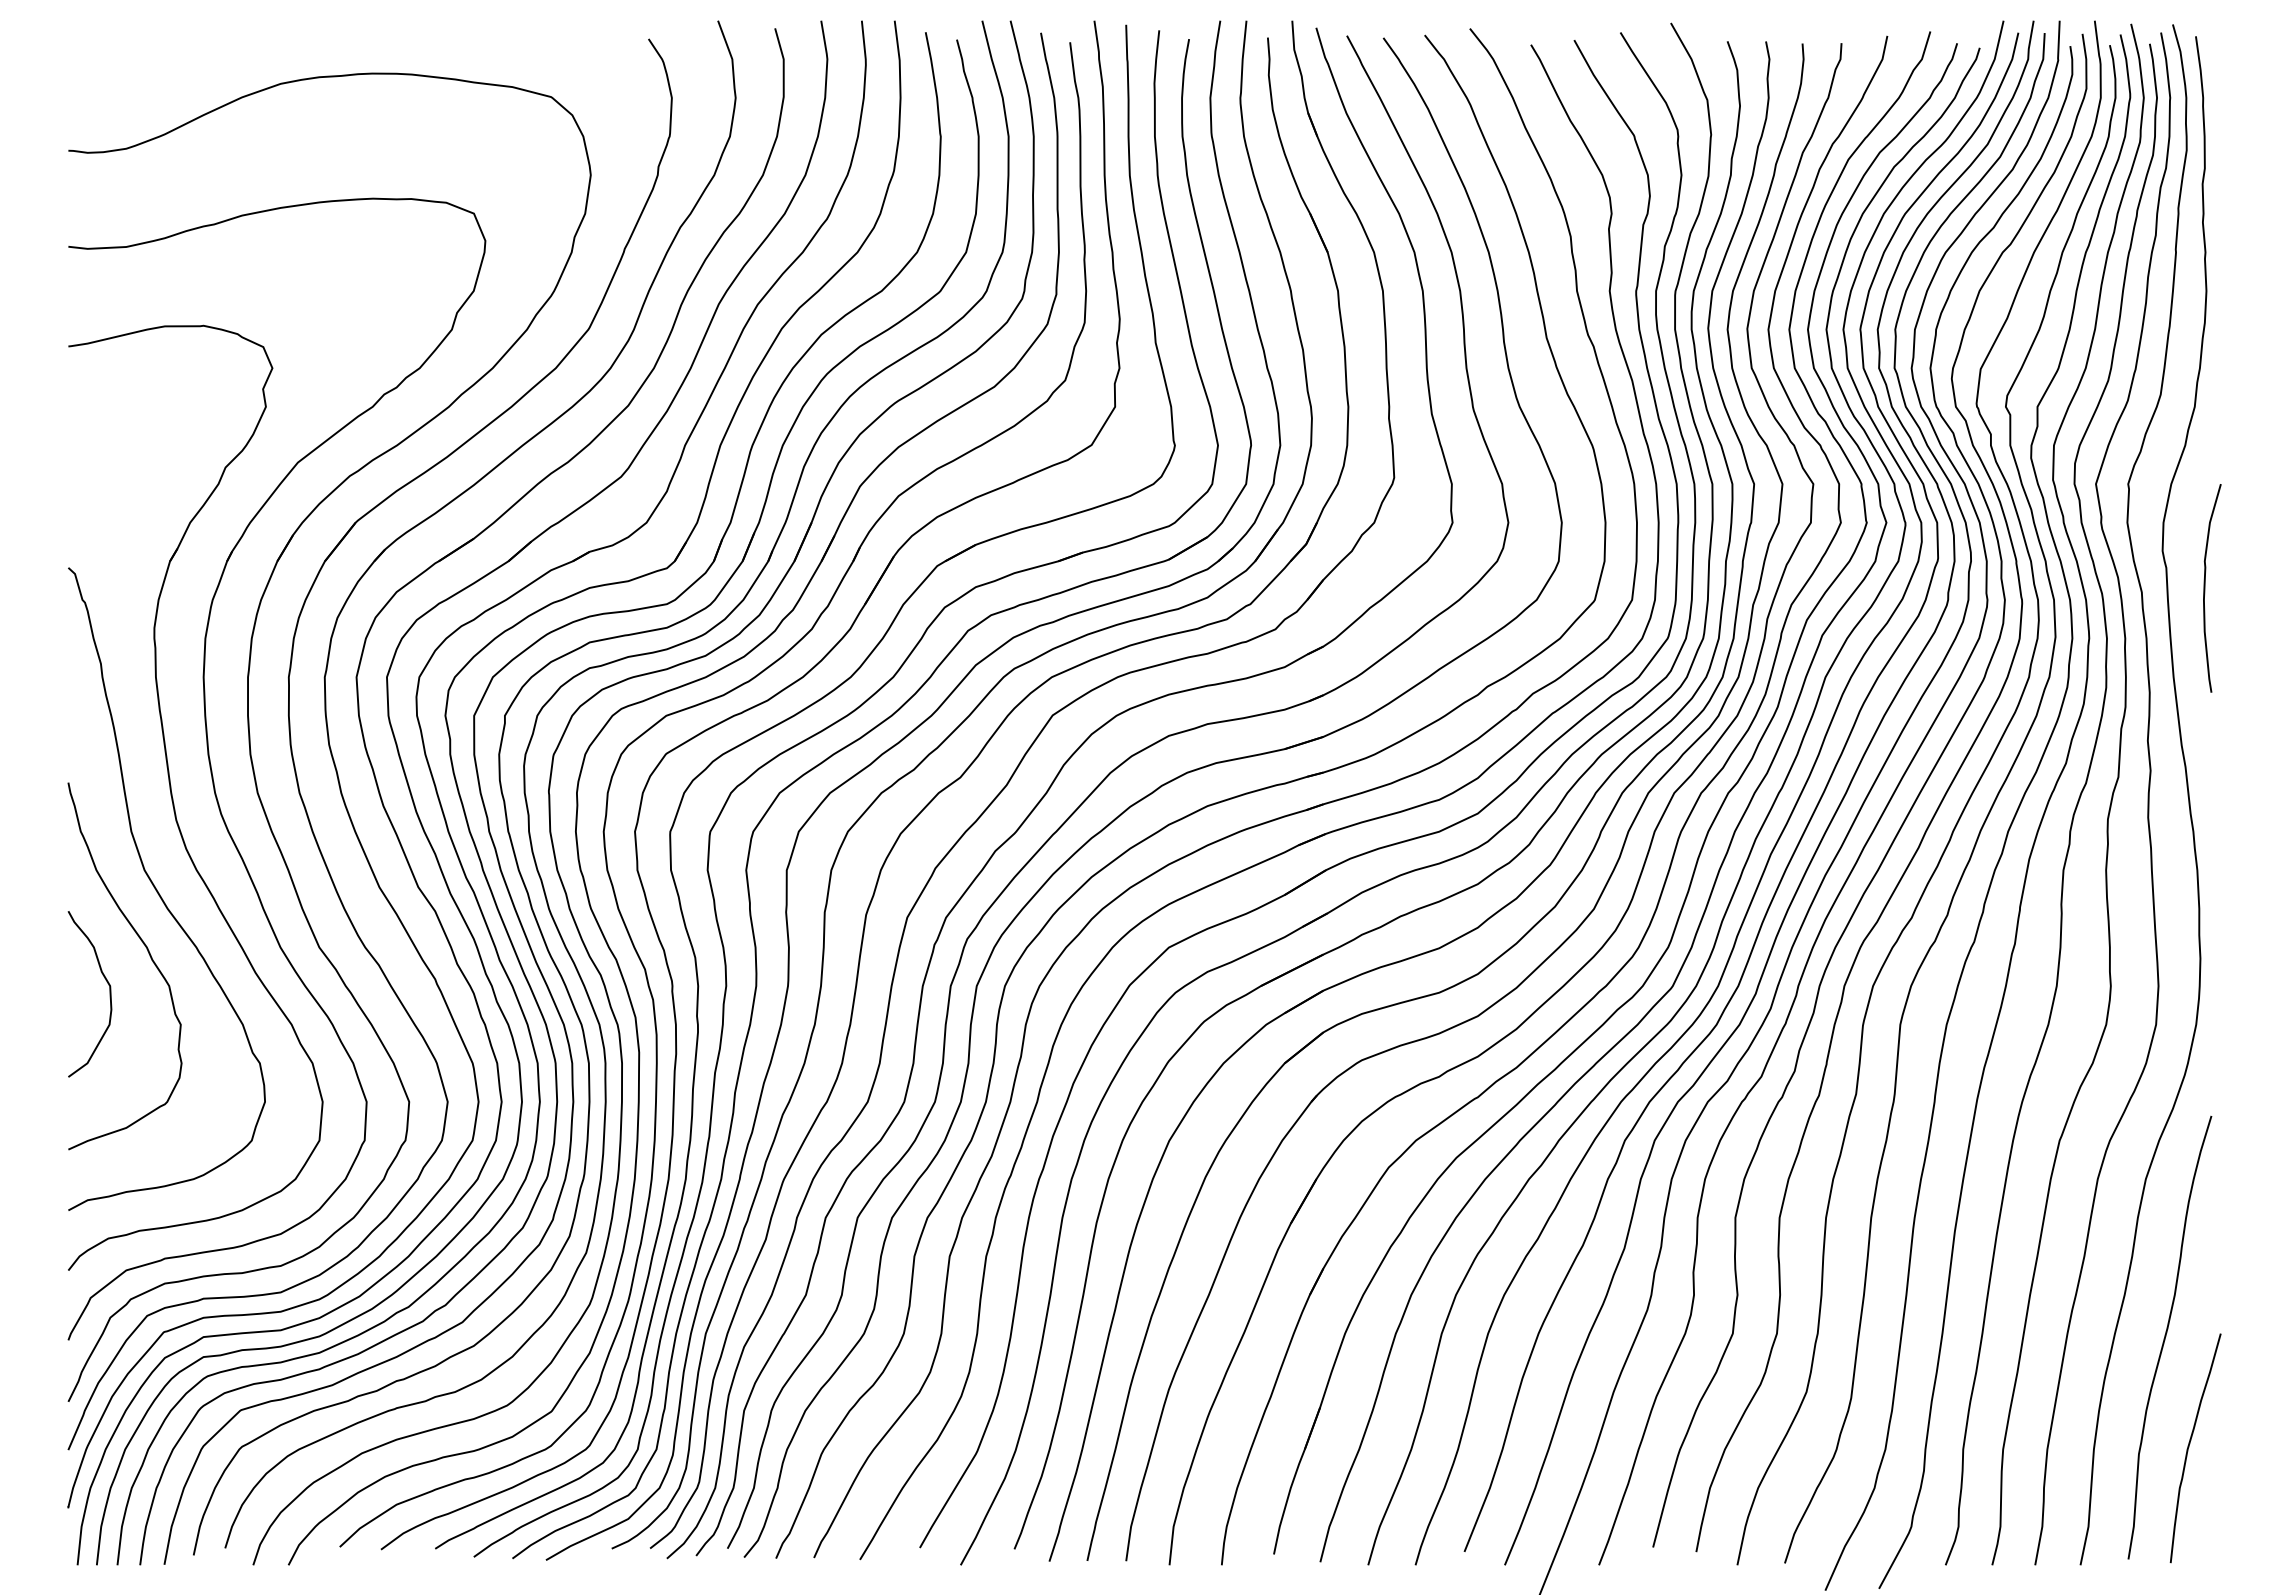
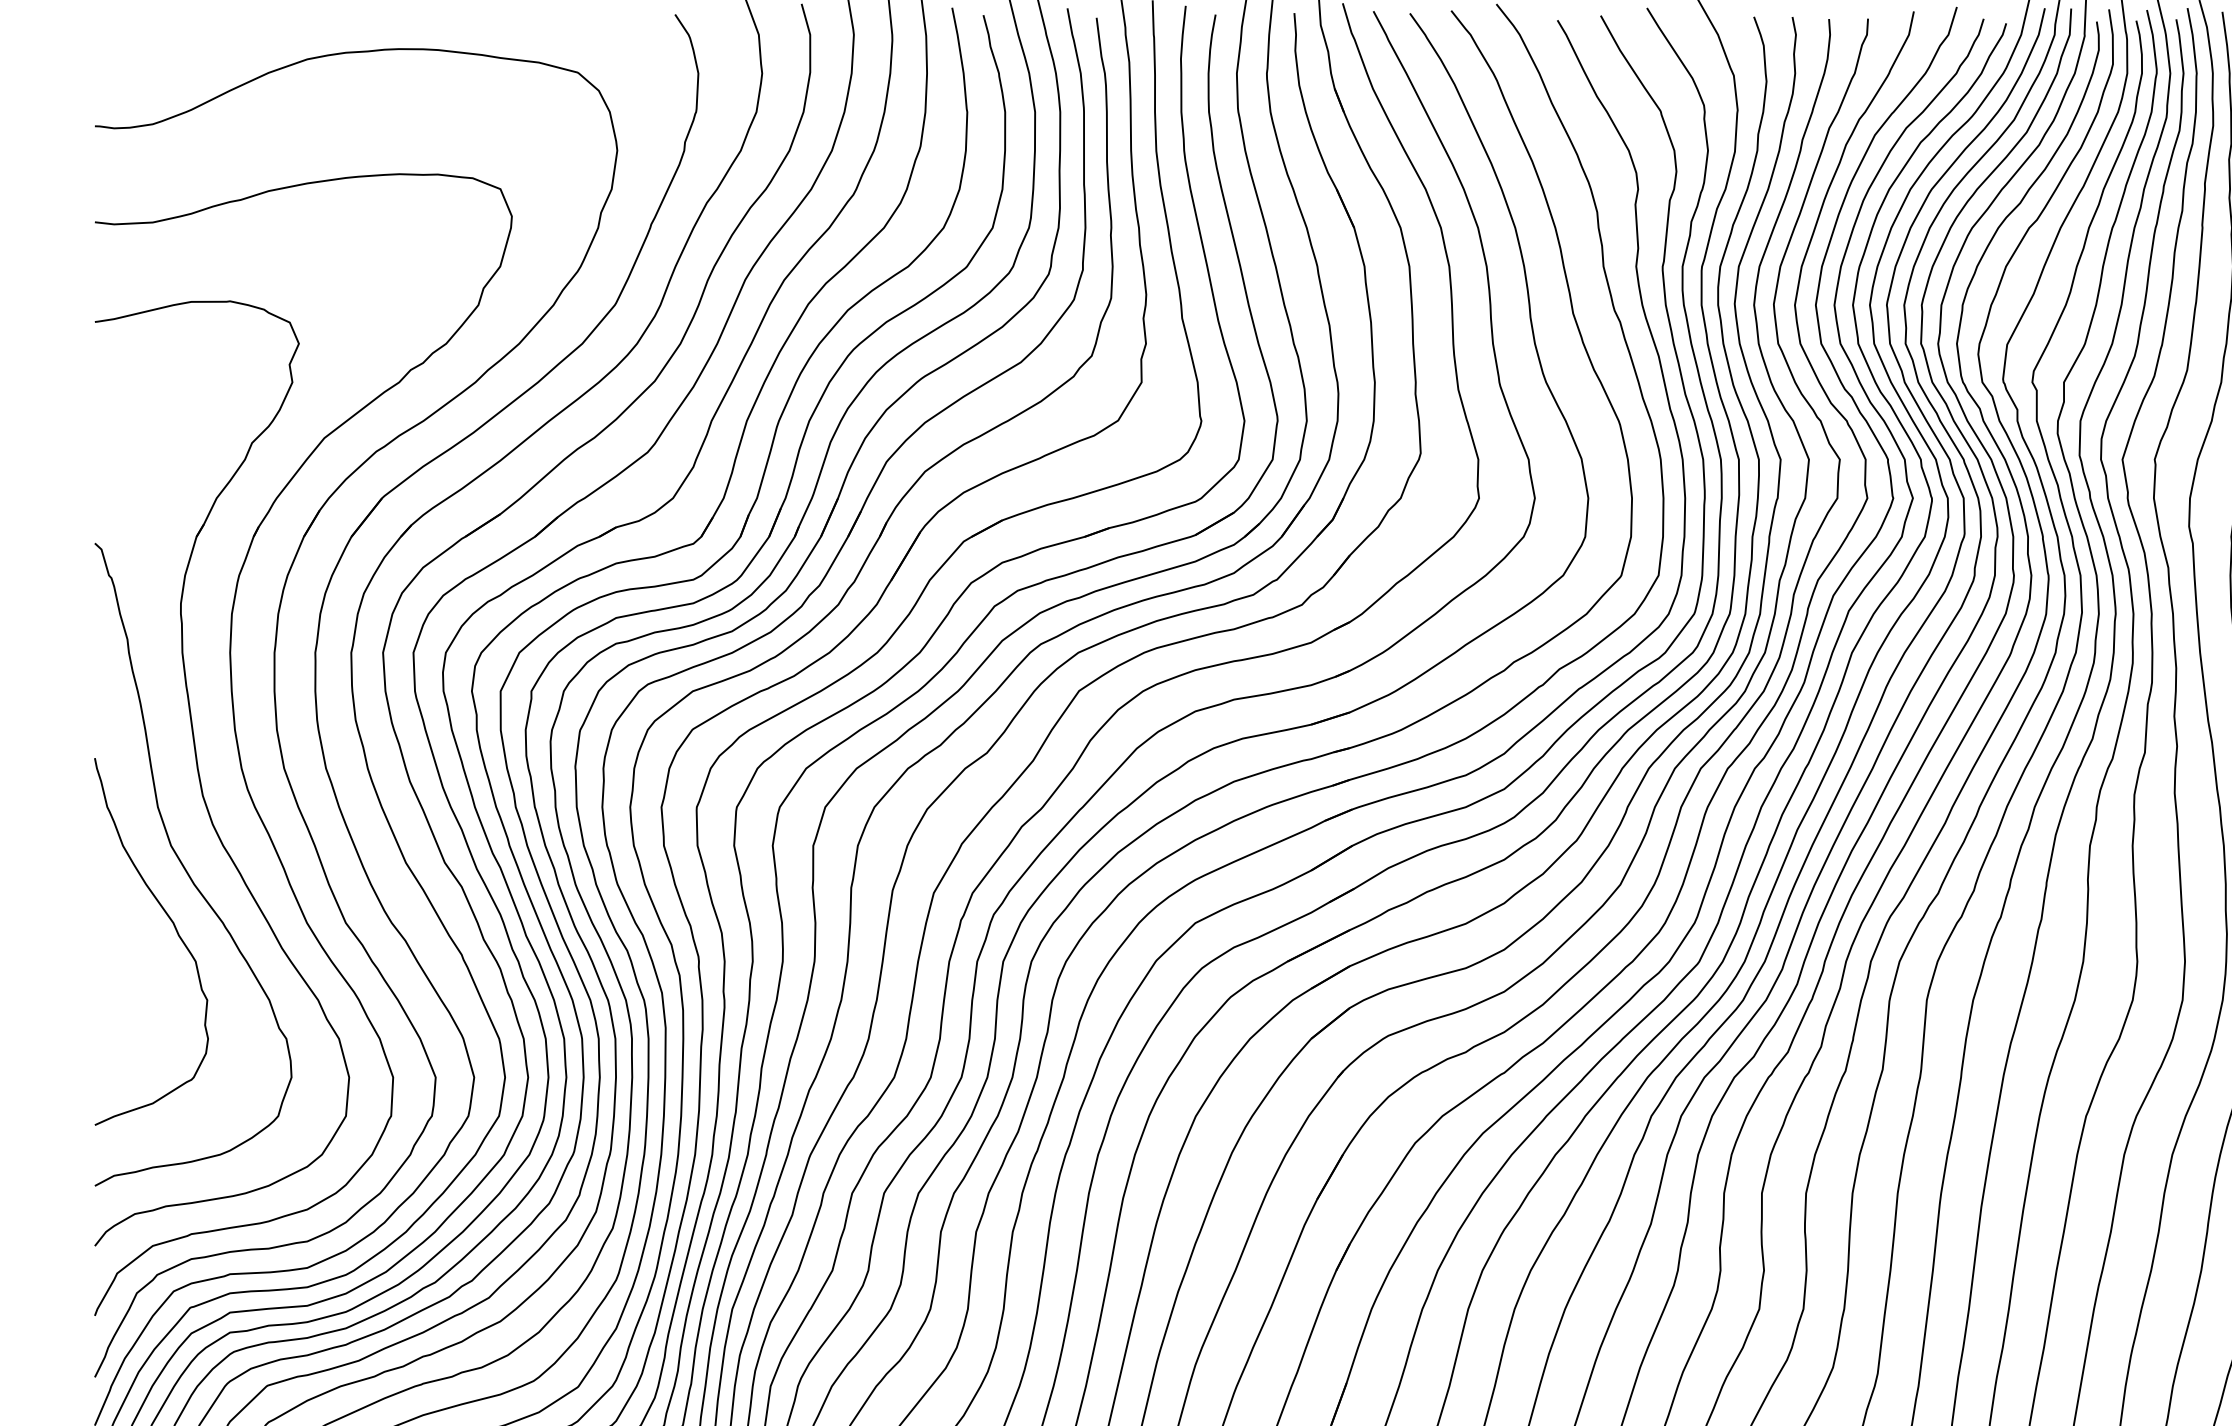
curve: (109, 994) -> (136, 970), removed

